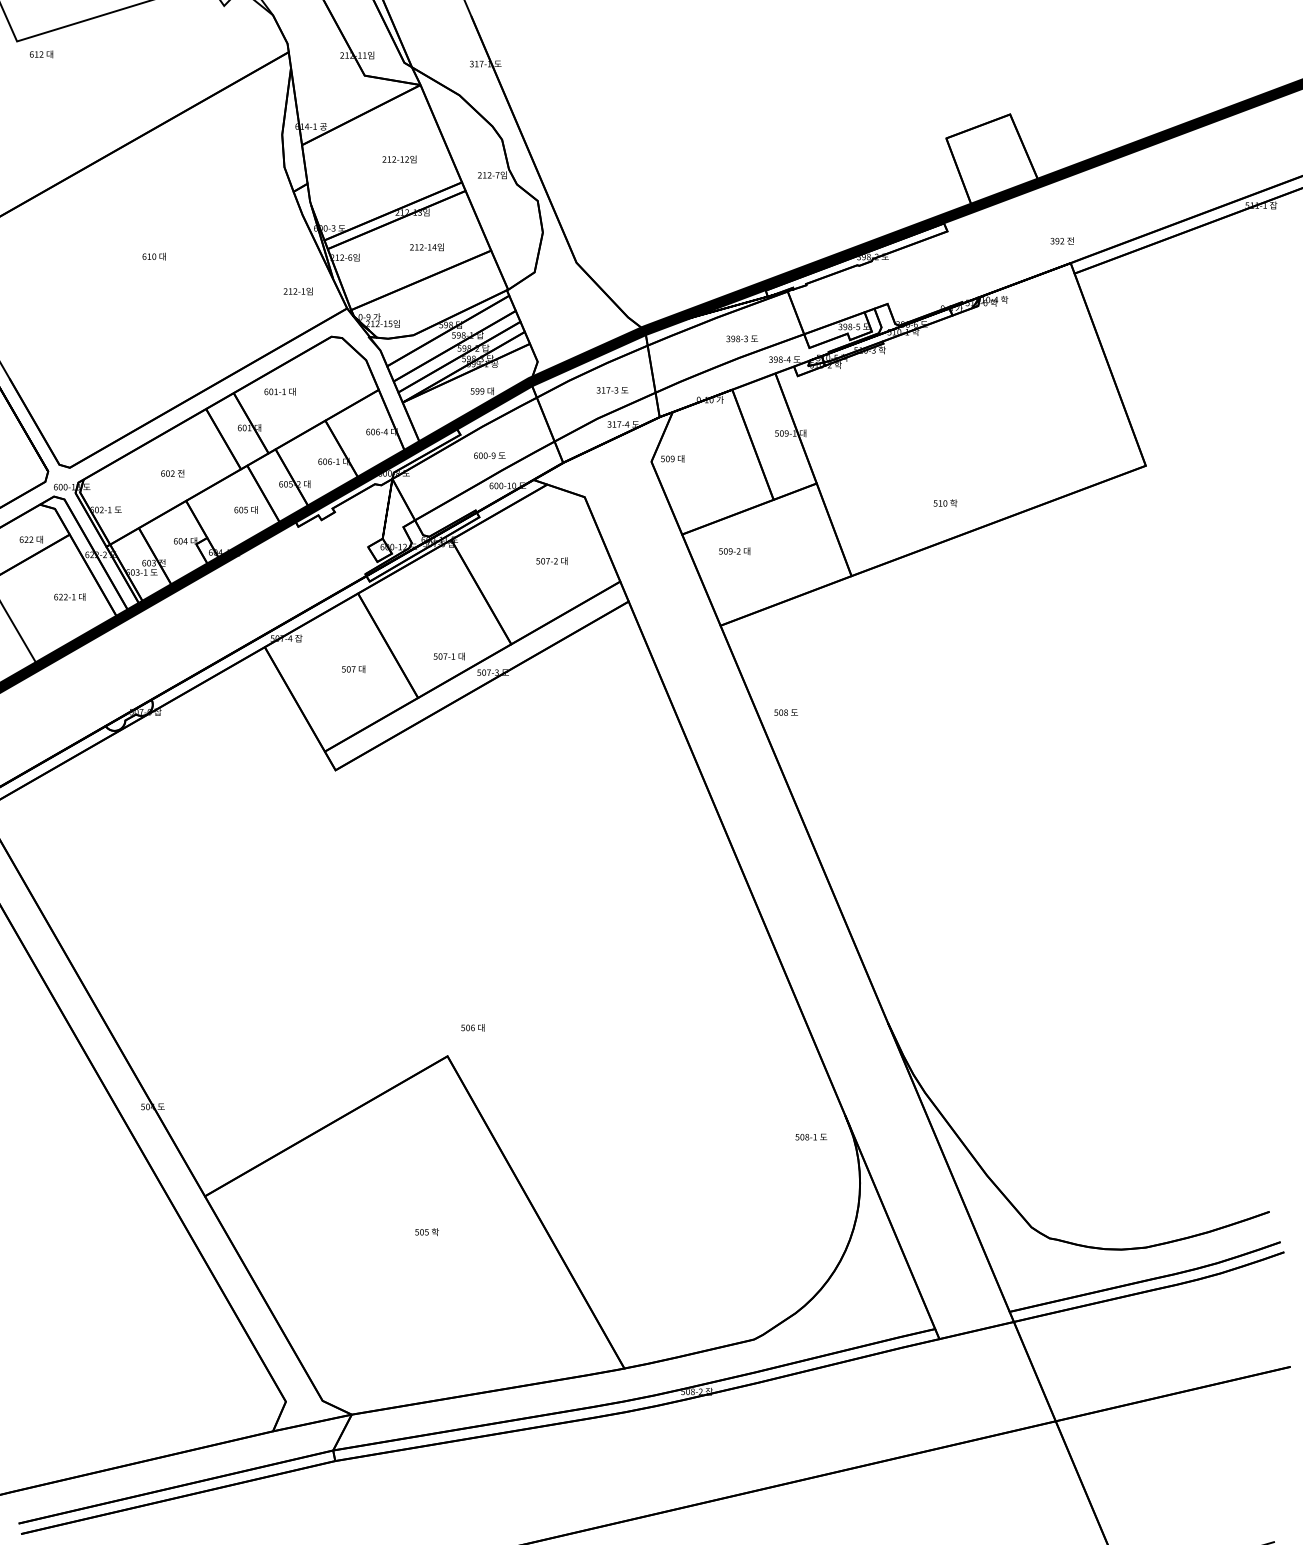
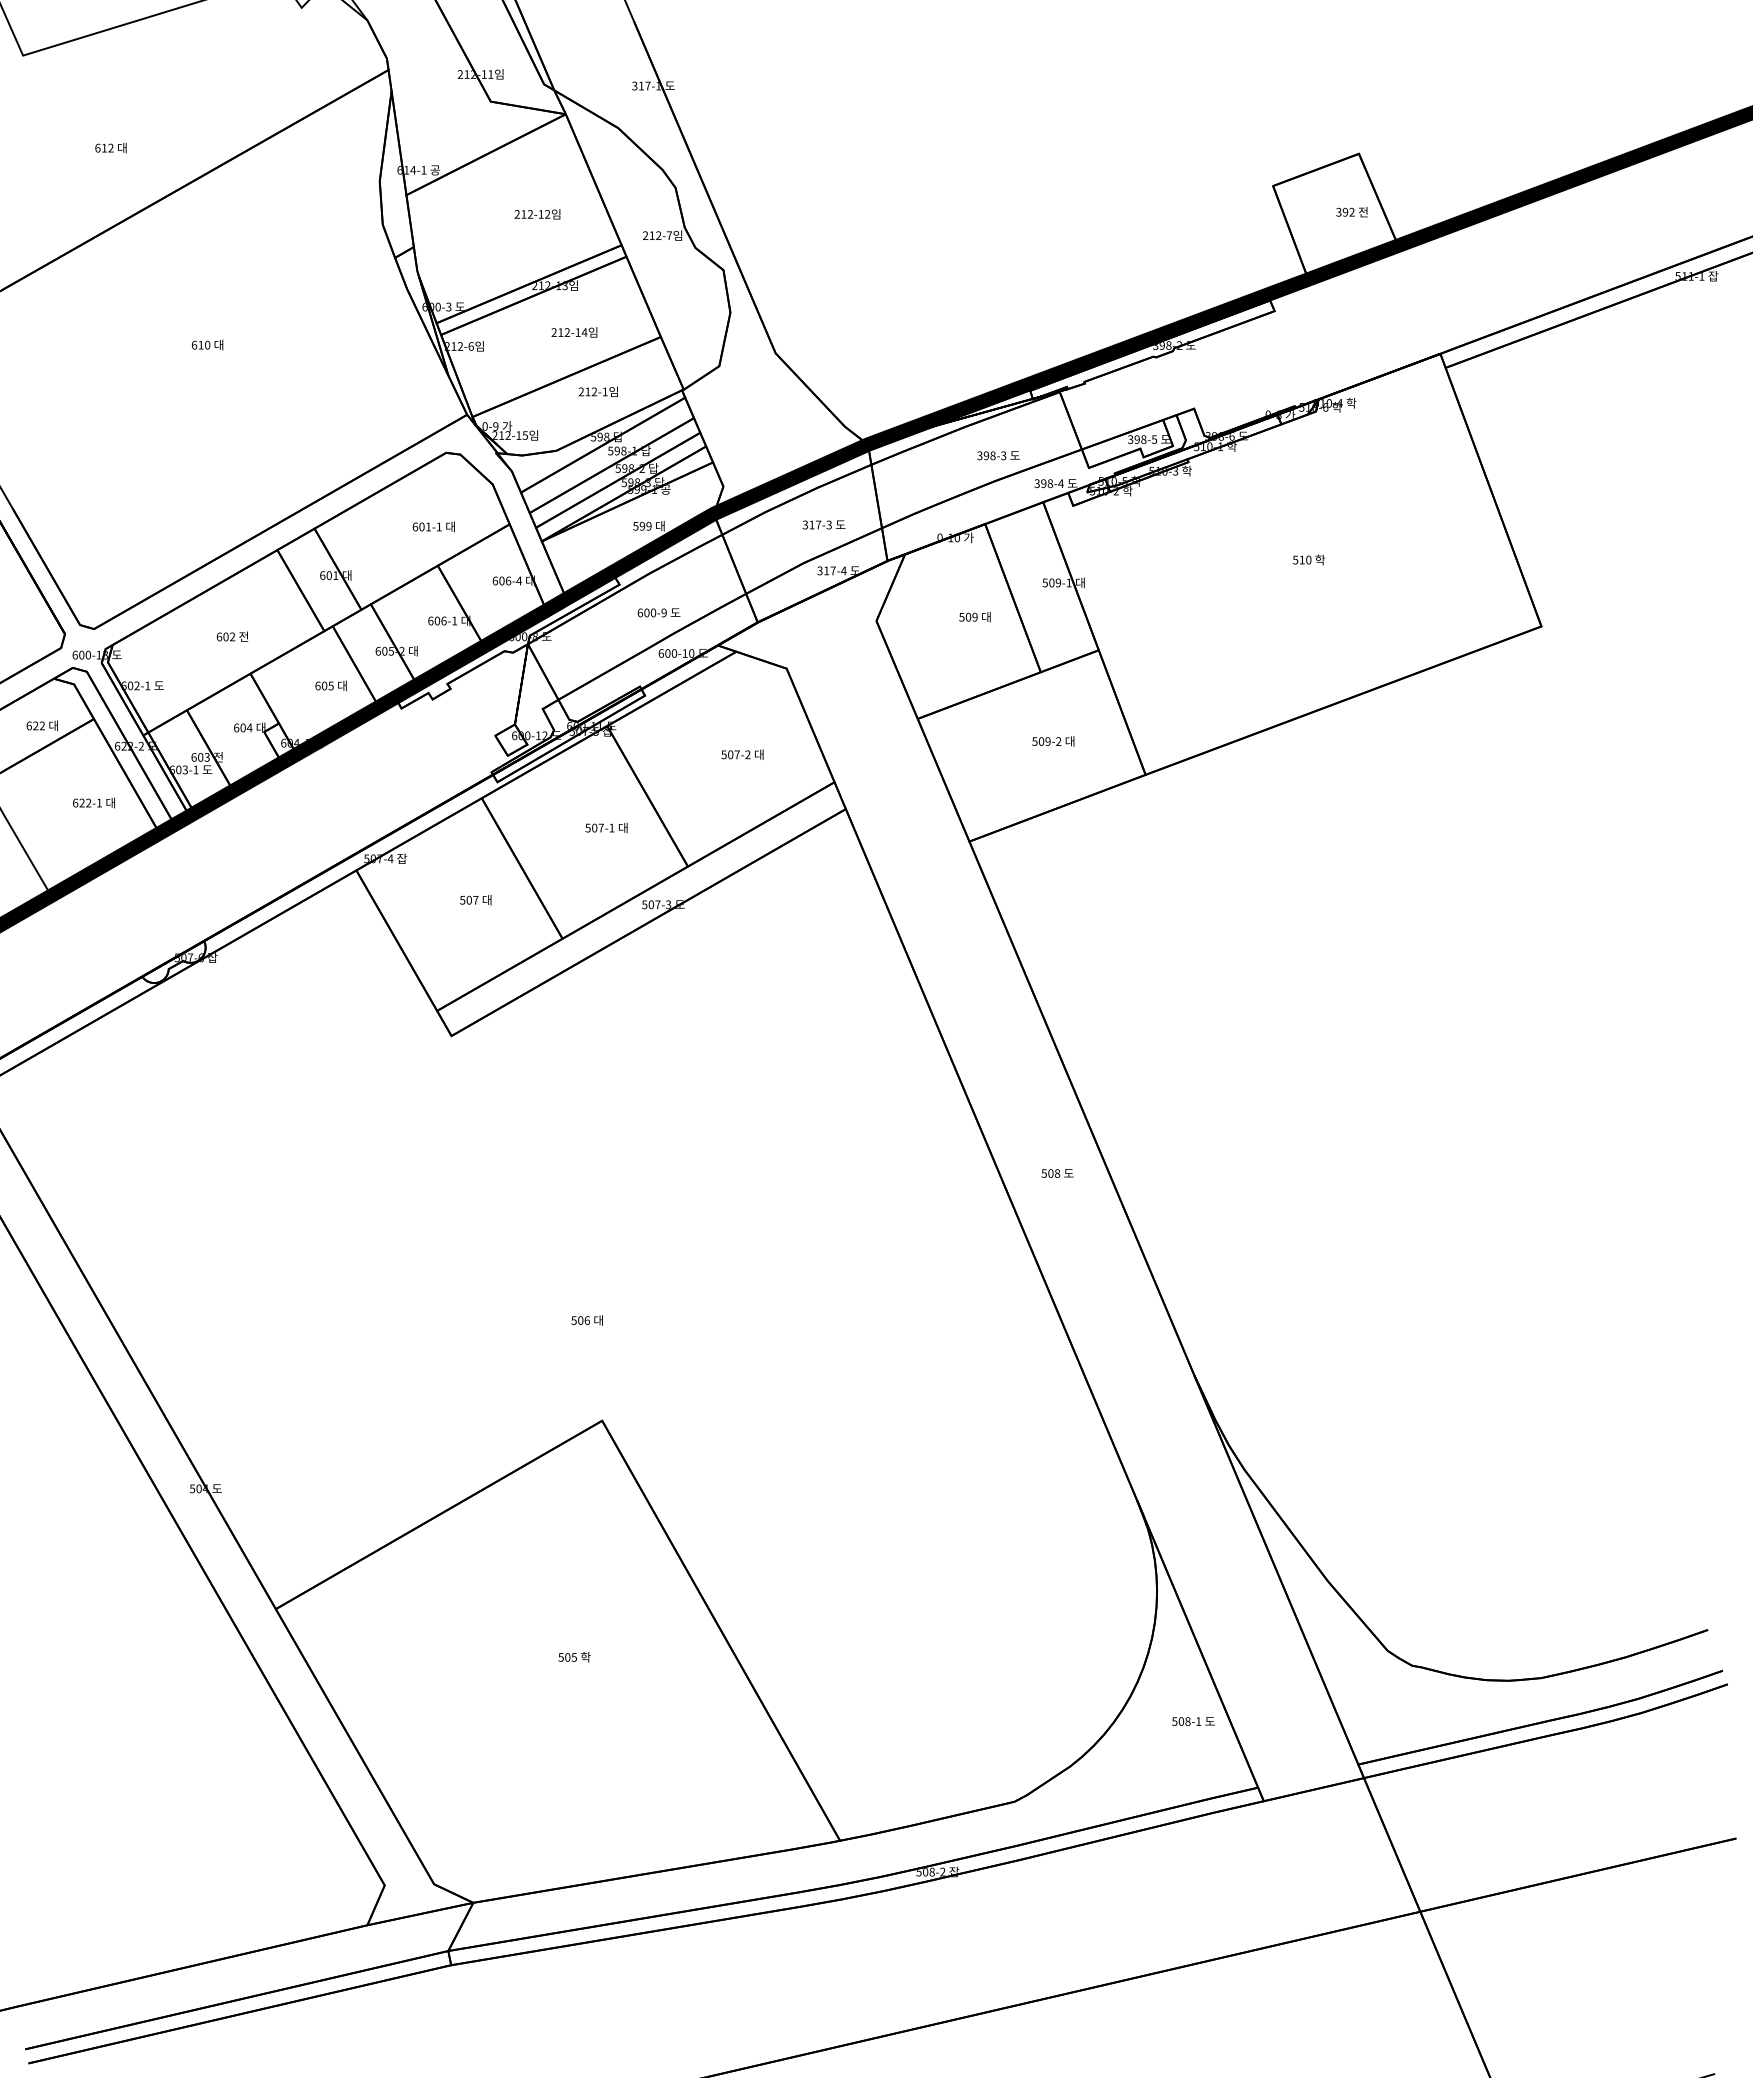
text: (41, 54) -> (110, 147), moved
text: (1061, 241) -> (1351, 212), moved
text: (297, 291) -> (597, 391), moved
text: (279, 391) -> (433, 526), moved
text: (672, 458) -> (974, 616), moved
text: (945, 503) -> (1308, 559), moved
text: (734, 551) -> (1053, 741), moved
text: (449, 656) -> (606, 827), moved
text: (786, 712) -> (1057, 1173), moved
text: (472, 1027) -> (586, 1320), moved
text: (811, 1137) -> (1193, 1721), moved

